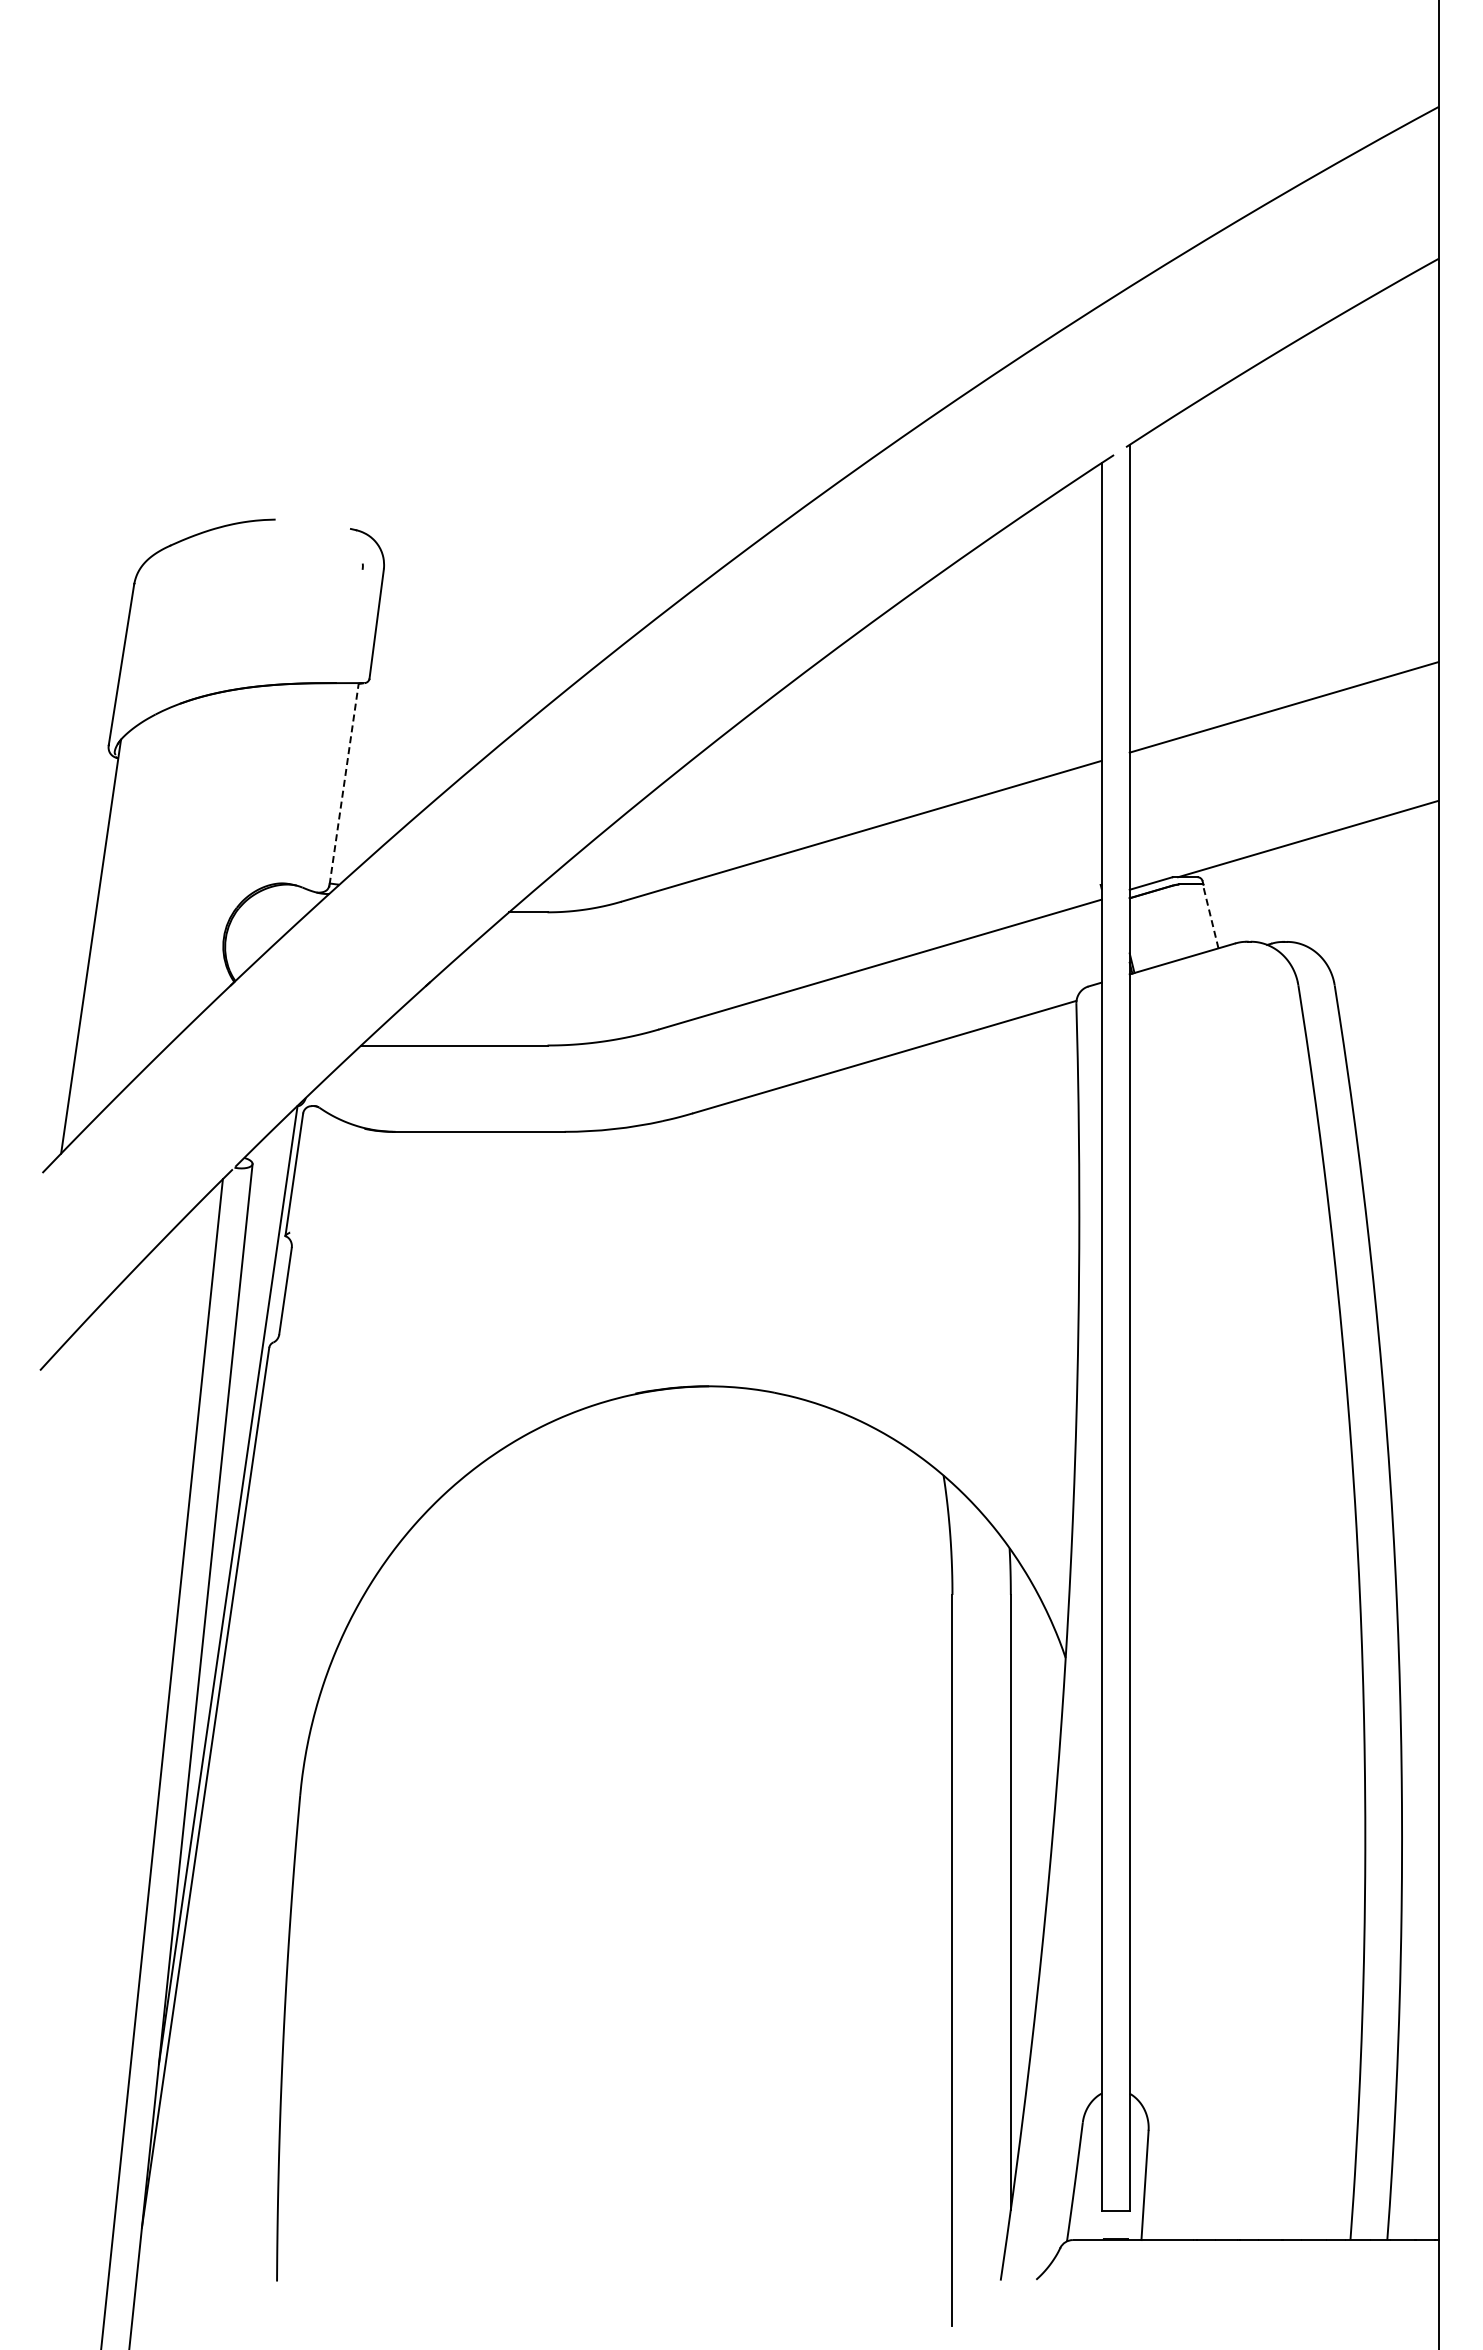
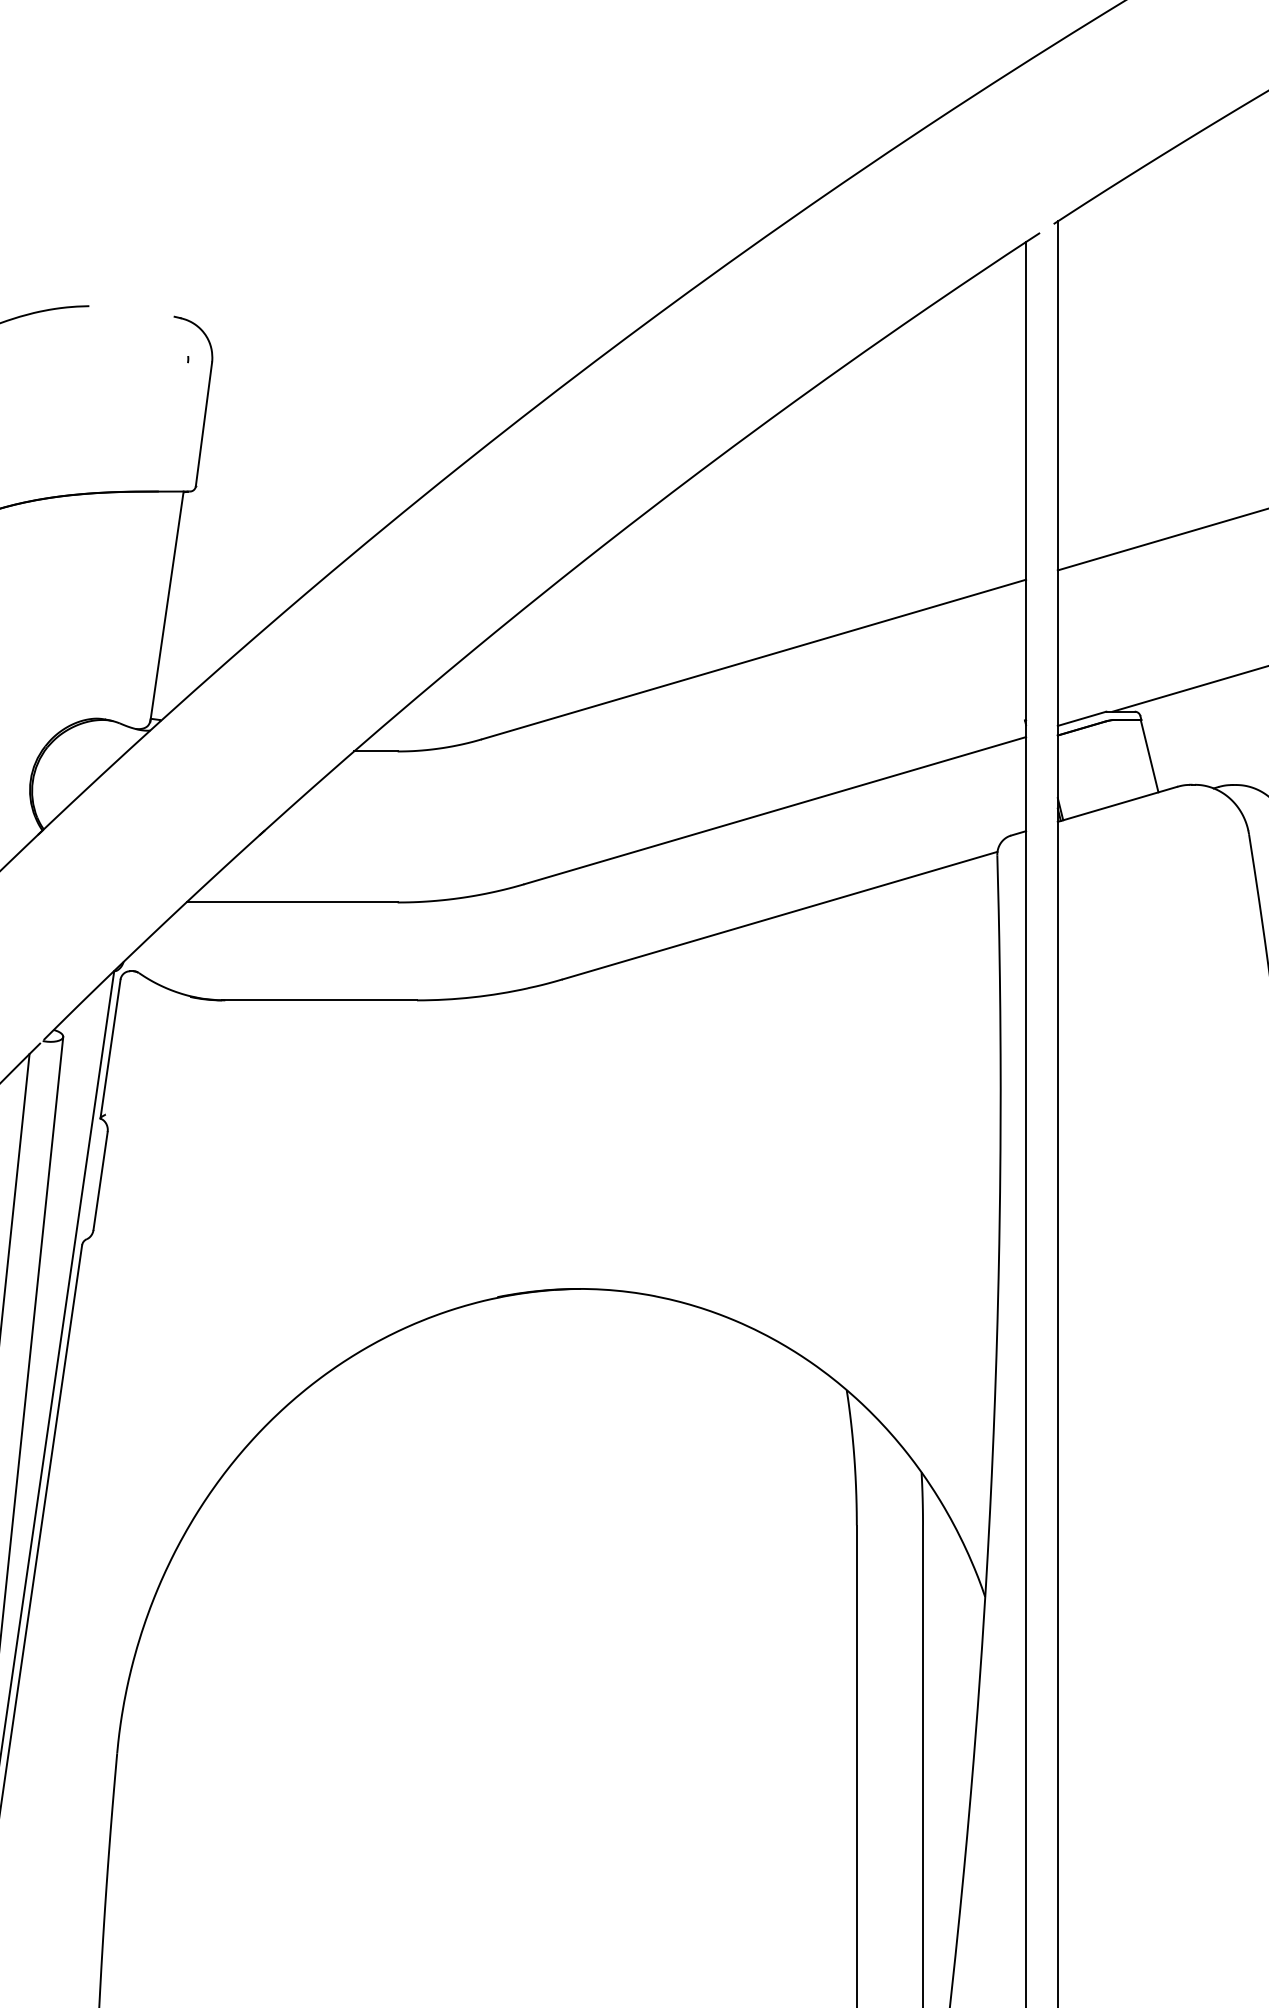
line: (344, 783) -> (167, 605), dashed -> solid
line: (1210, 916) -> (1149, 756), dashed -> solid

